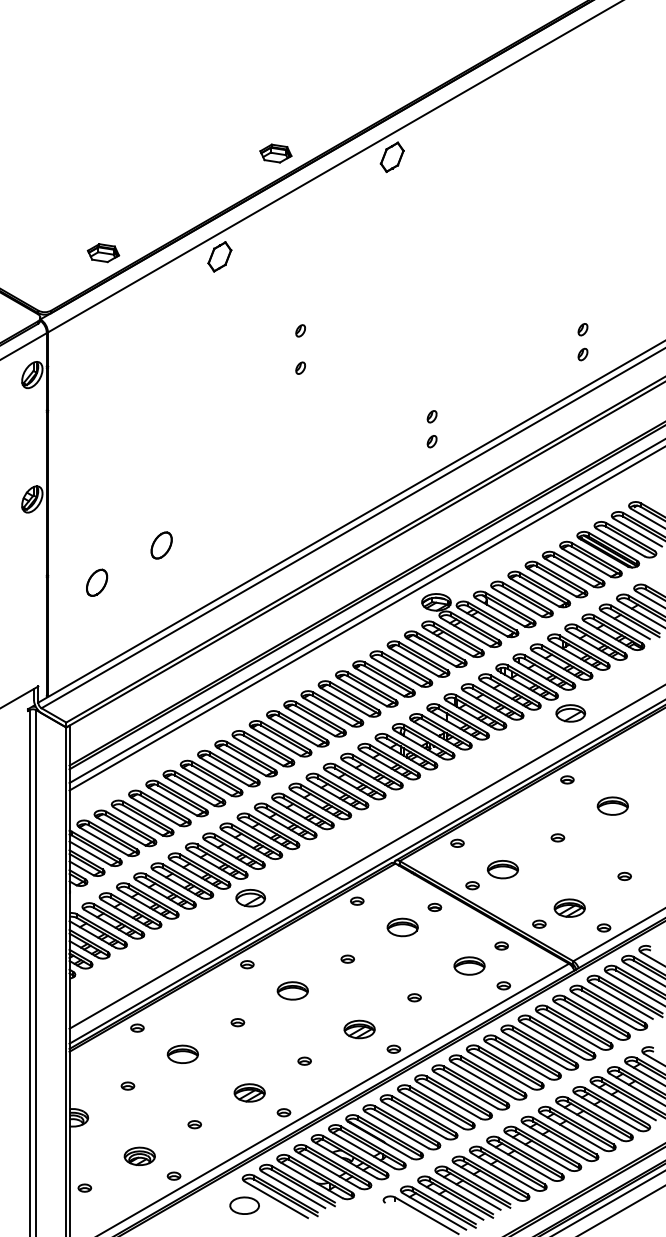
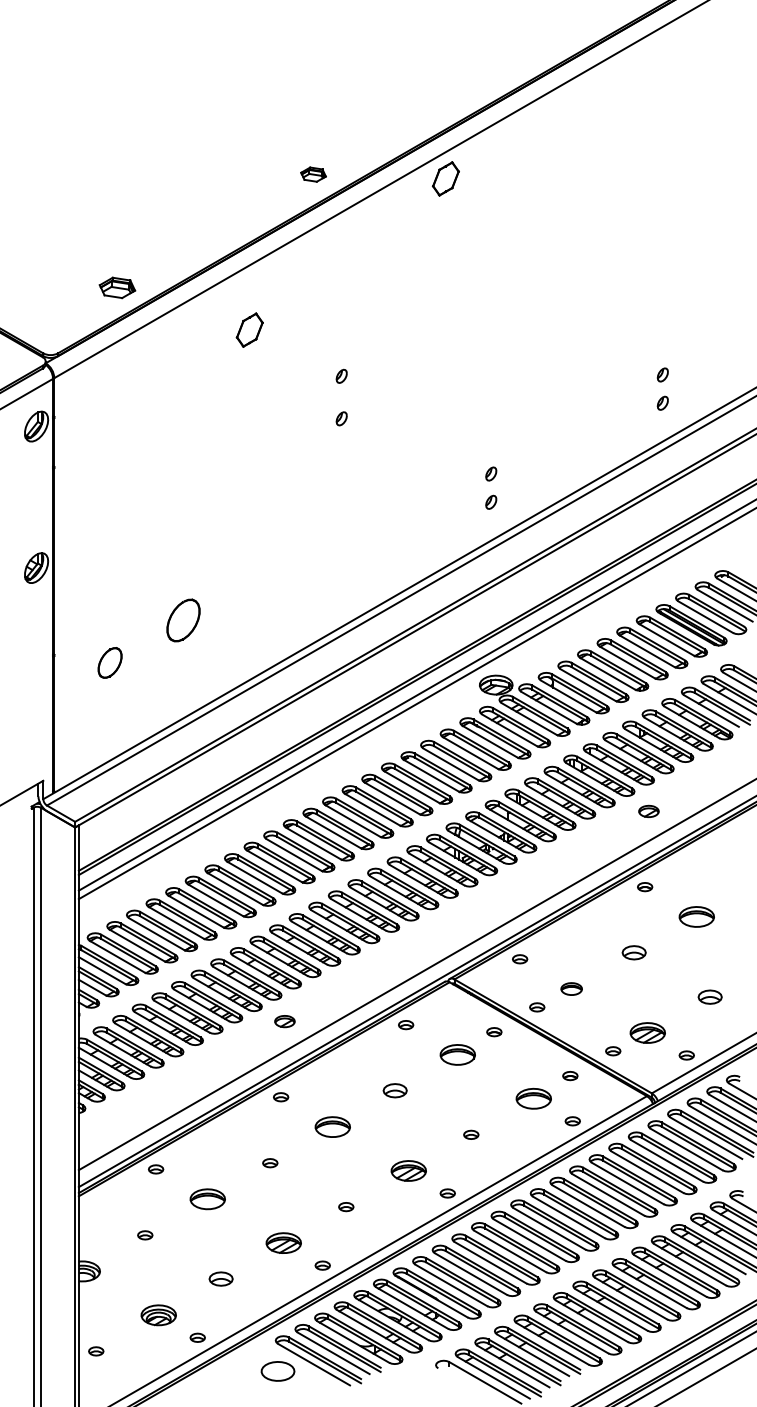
part: (275, 153) -> (313, 174), size x0.7
part: (219, 256) -> (249, 329), moved
part: (161, 545) -> (183, 620), size x1.4
part: (570, 713) -> (648, 811), size x0.6
part: (558, 838) -> (634, 953), size x1.6
part: (502, 869) -> (571, 988), size x0.6
part: (624, 876) -> (710, 996), size x1.6
part: (250, 898) -> (284, 1021), size x0.6
part: (347, 959) -> (395, 1091), size x1.6
part: (194, 1124) -> (221, 1279), size x1.6

